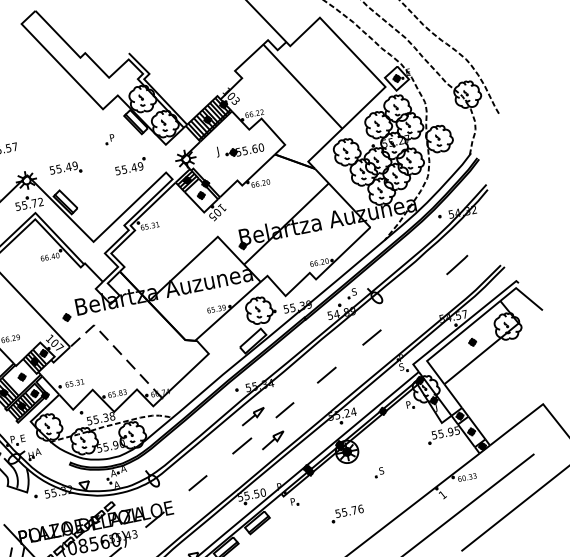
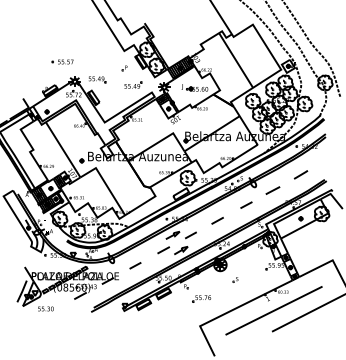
line: (412, 302) -> (272, 190), added
line: (116, 348) -> (105, 183), dashed -> solid
part: (346, 513) -> (201, 298), moved

